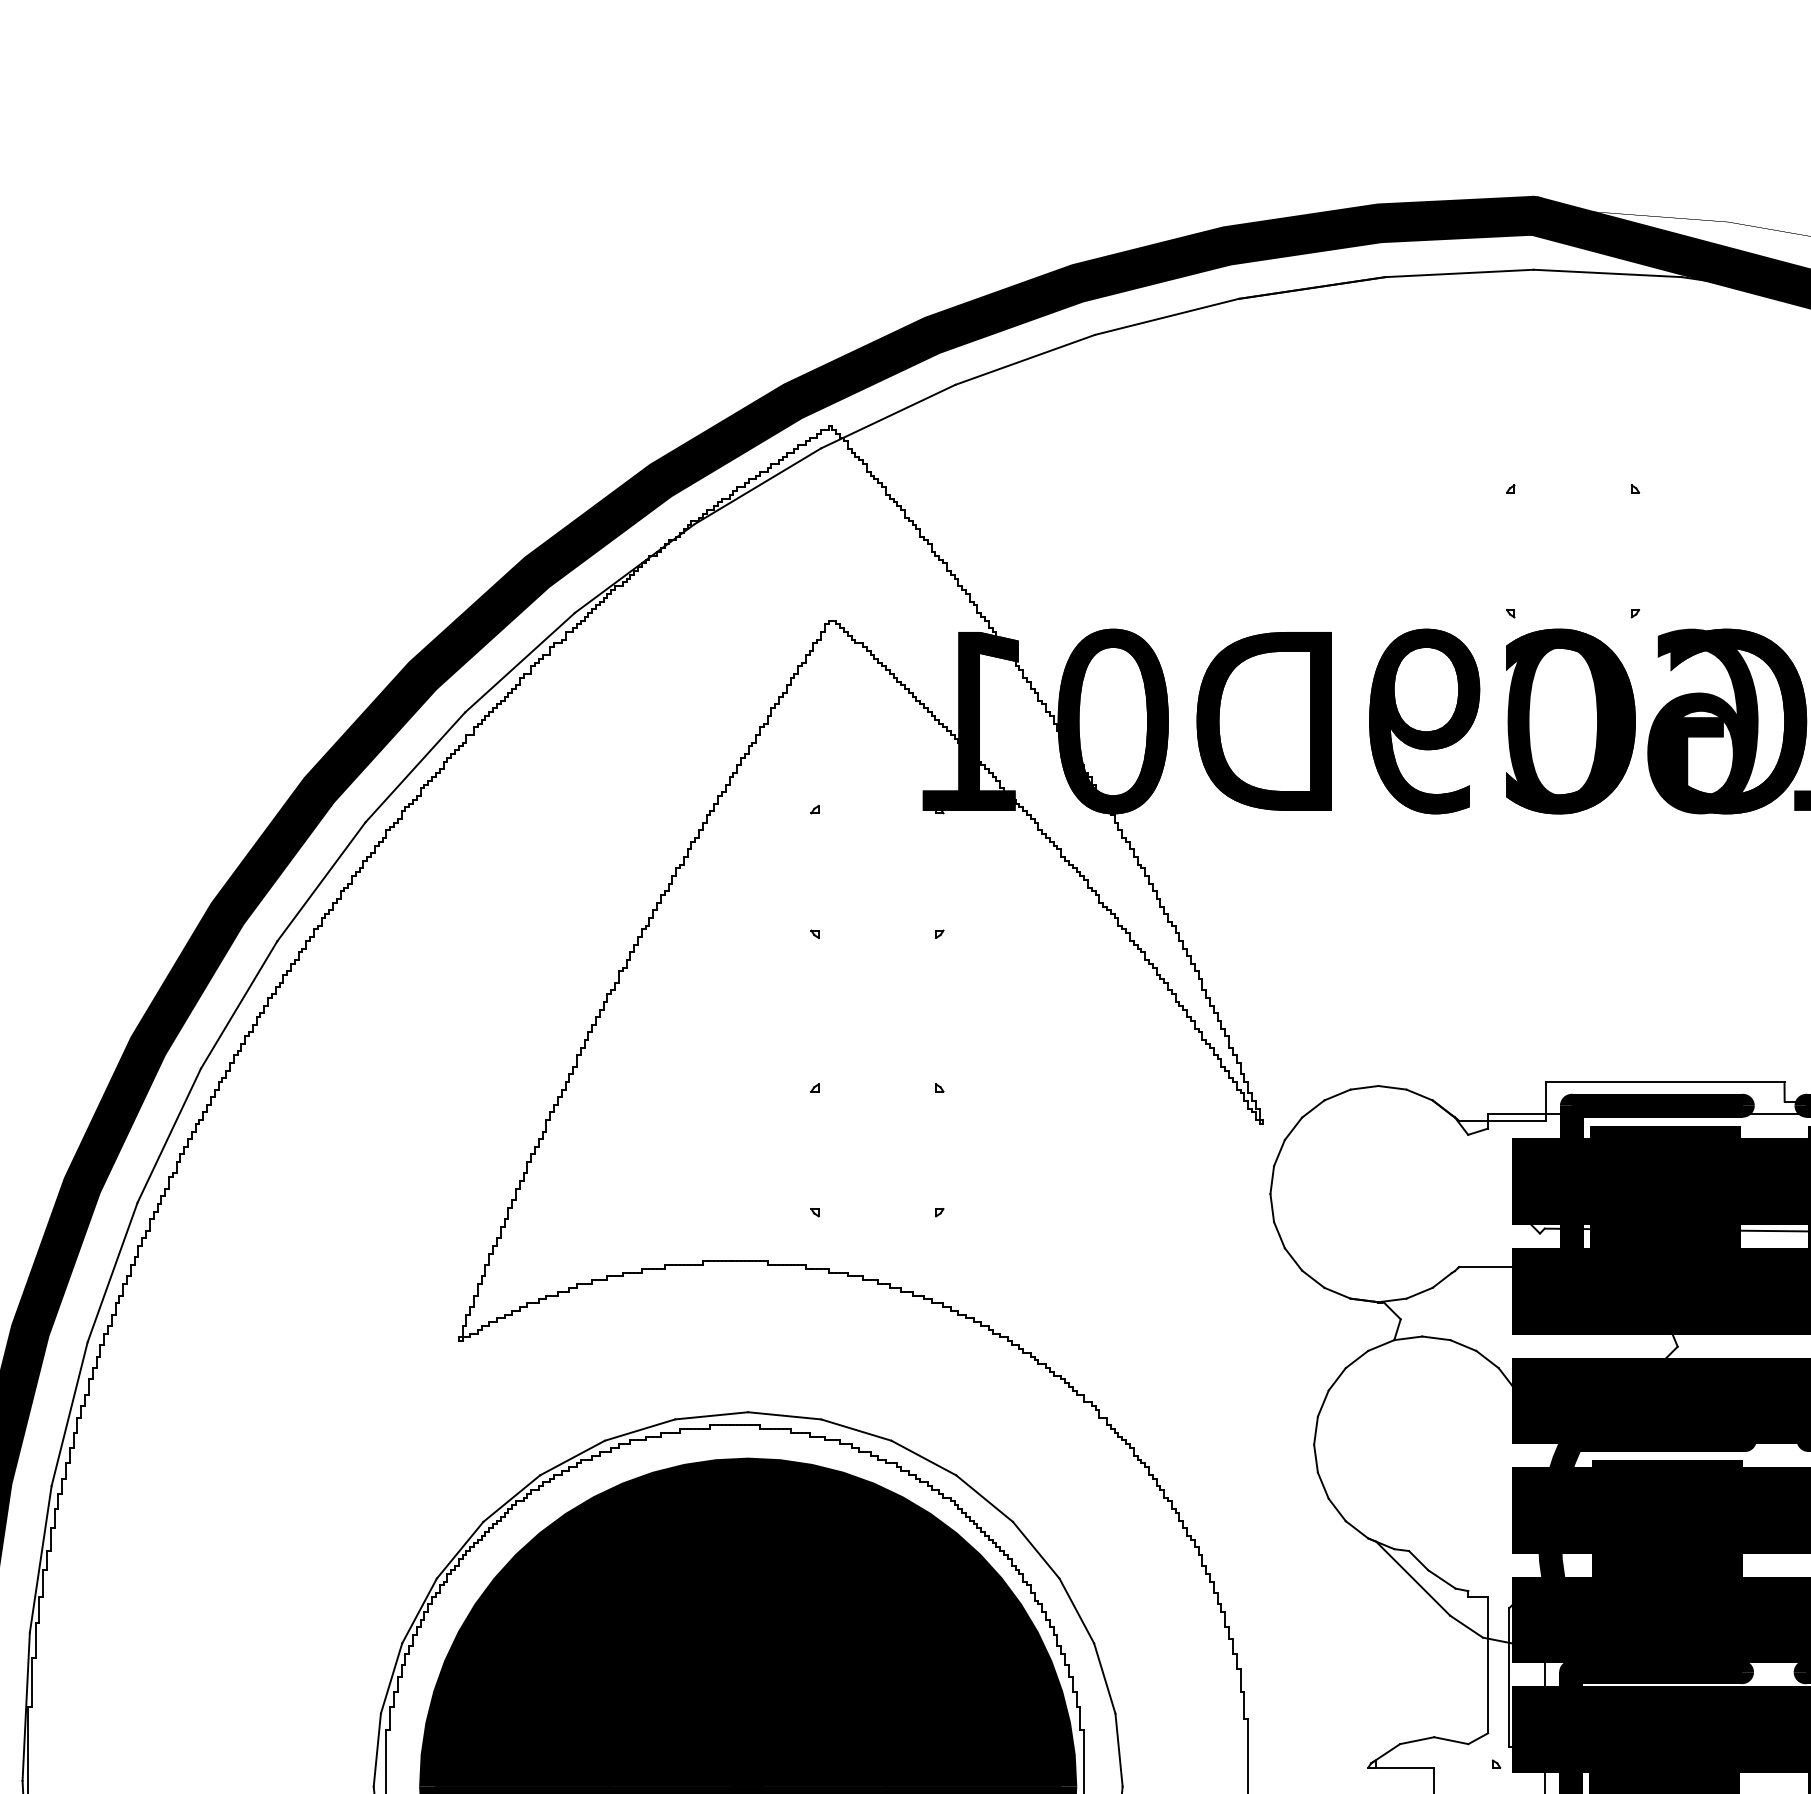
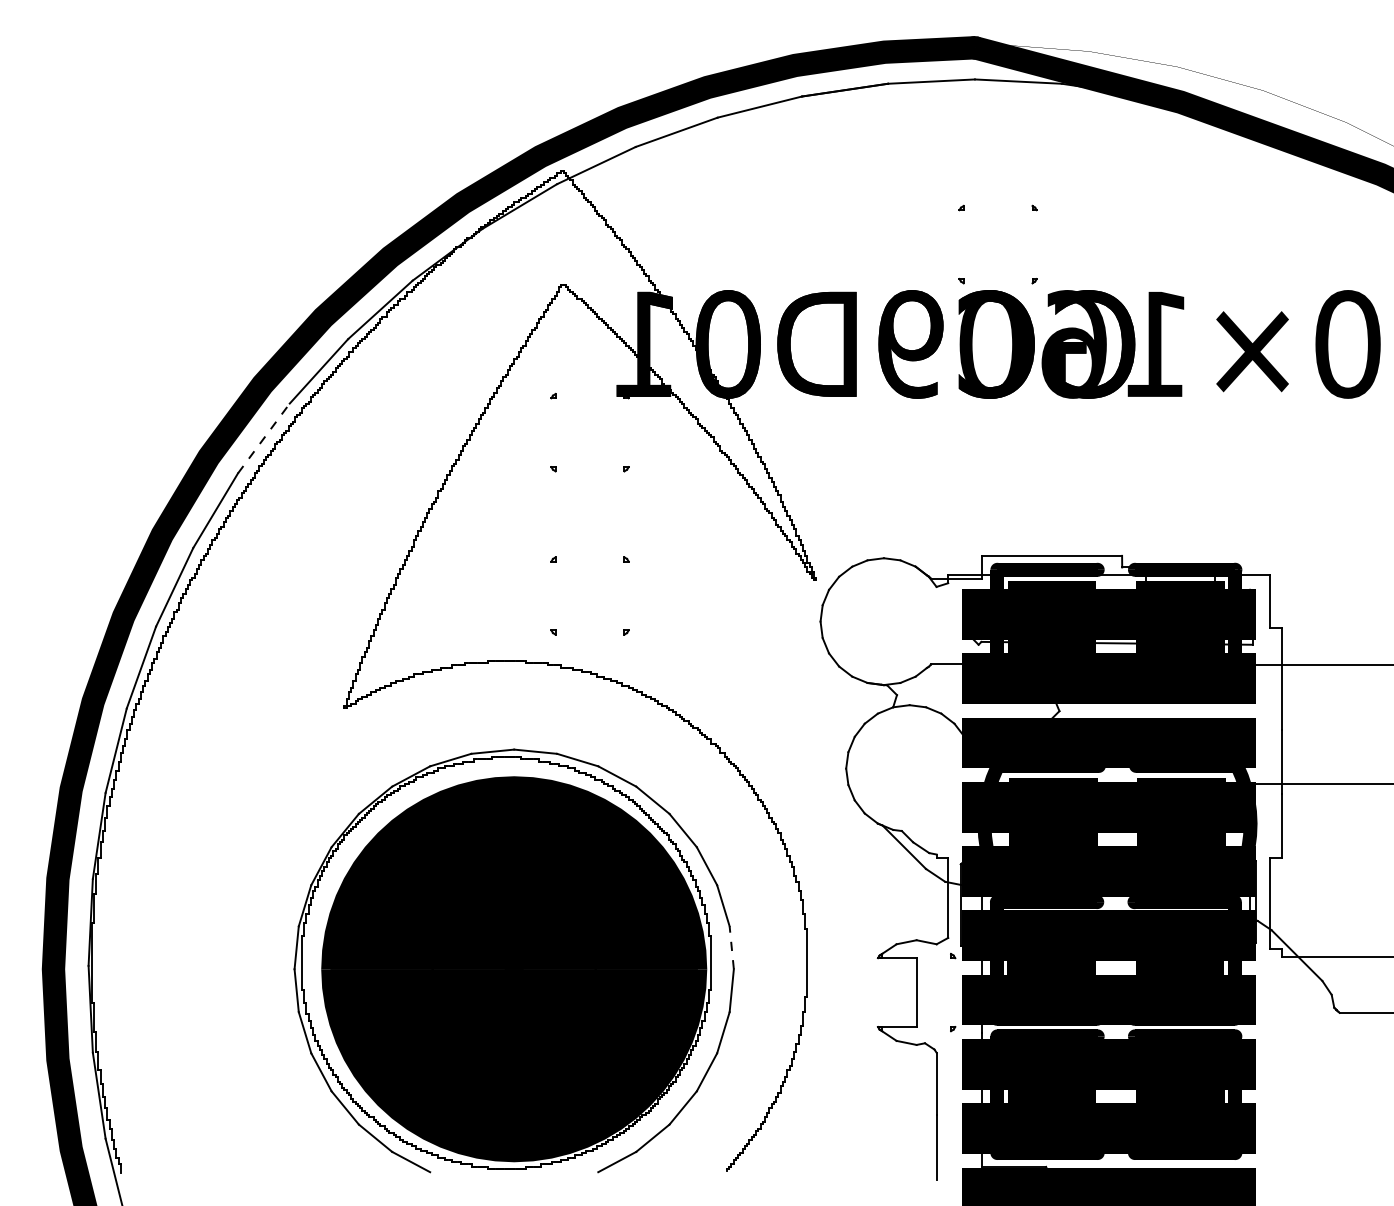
line: (322, 881) -> (264, 438), solid -> dashed
line: (1118, 1749) -> (731, 947), solid -> dashed

